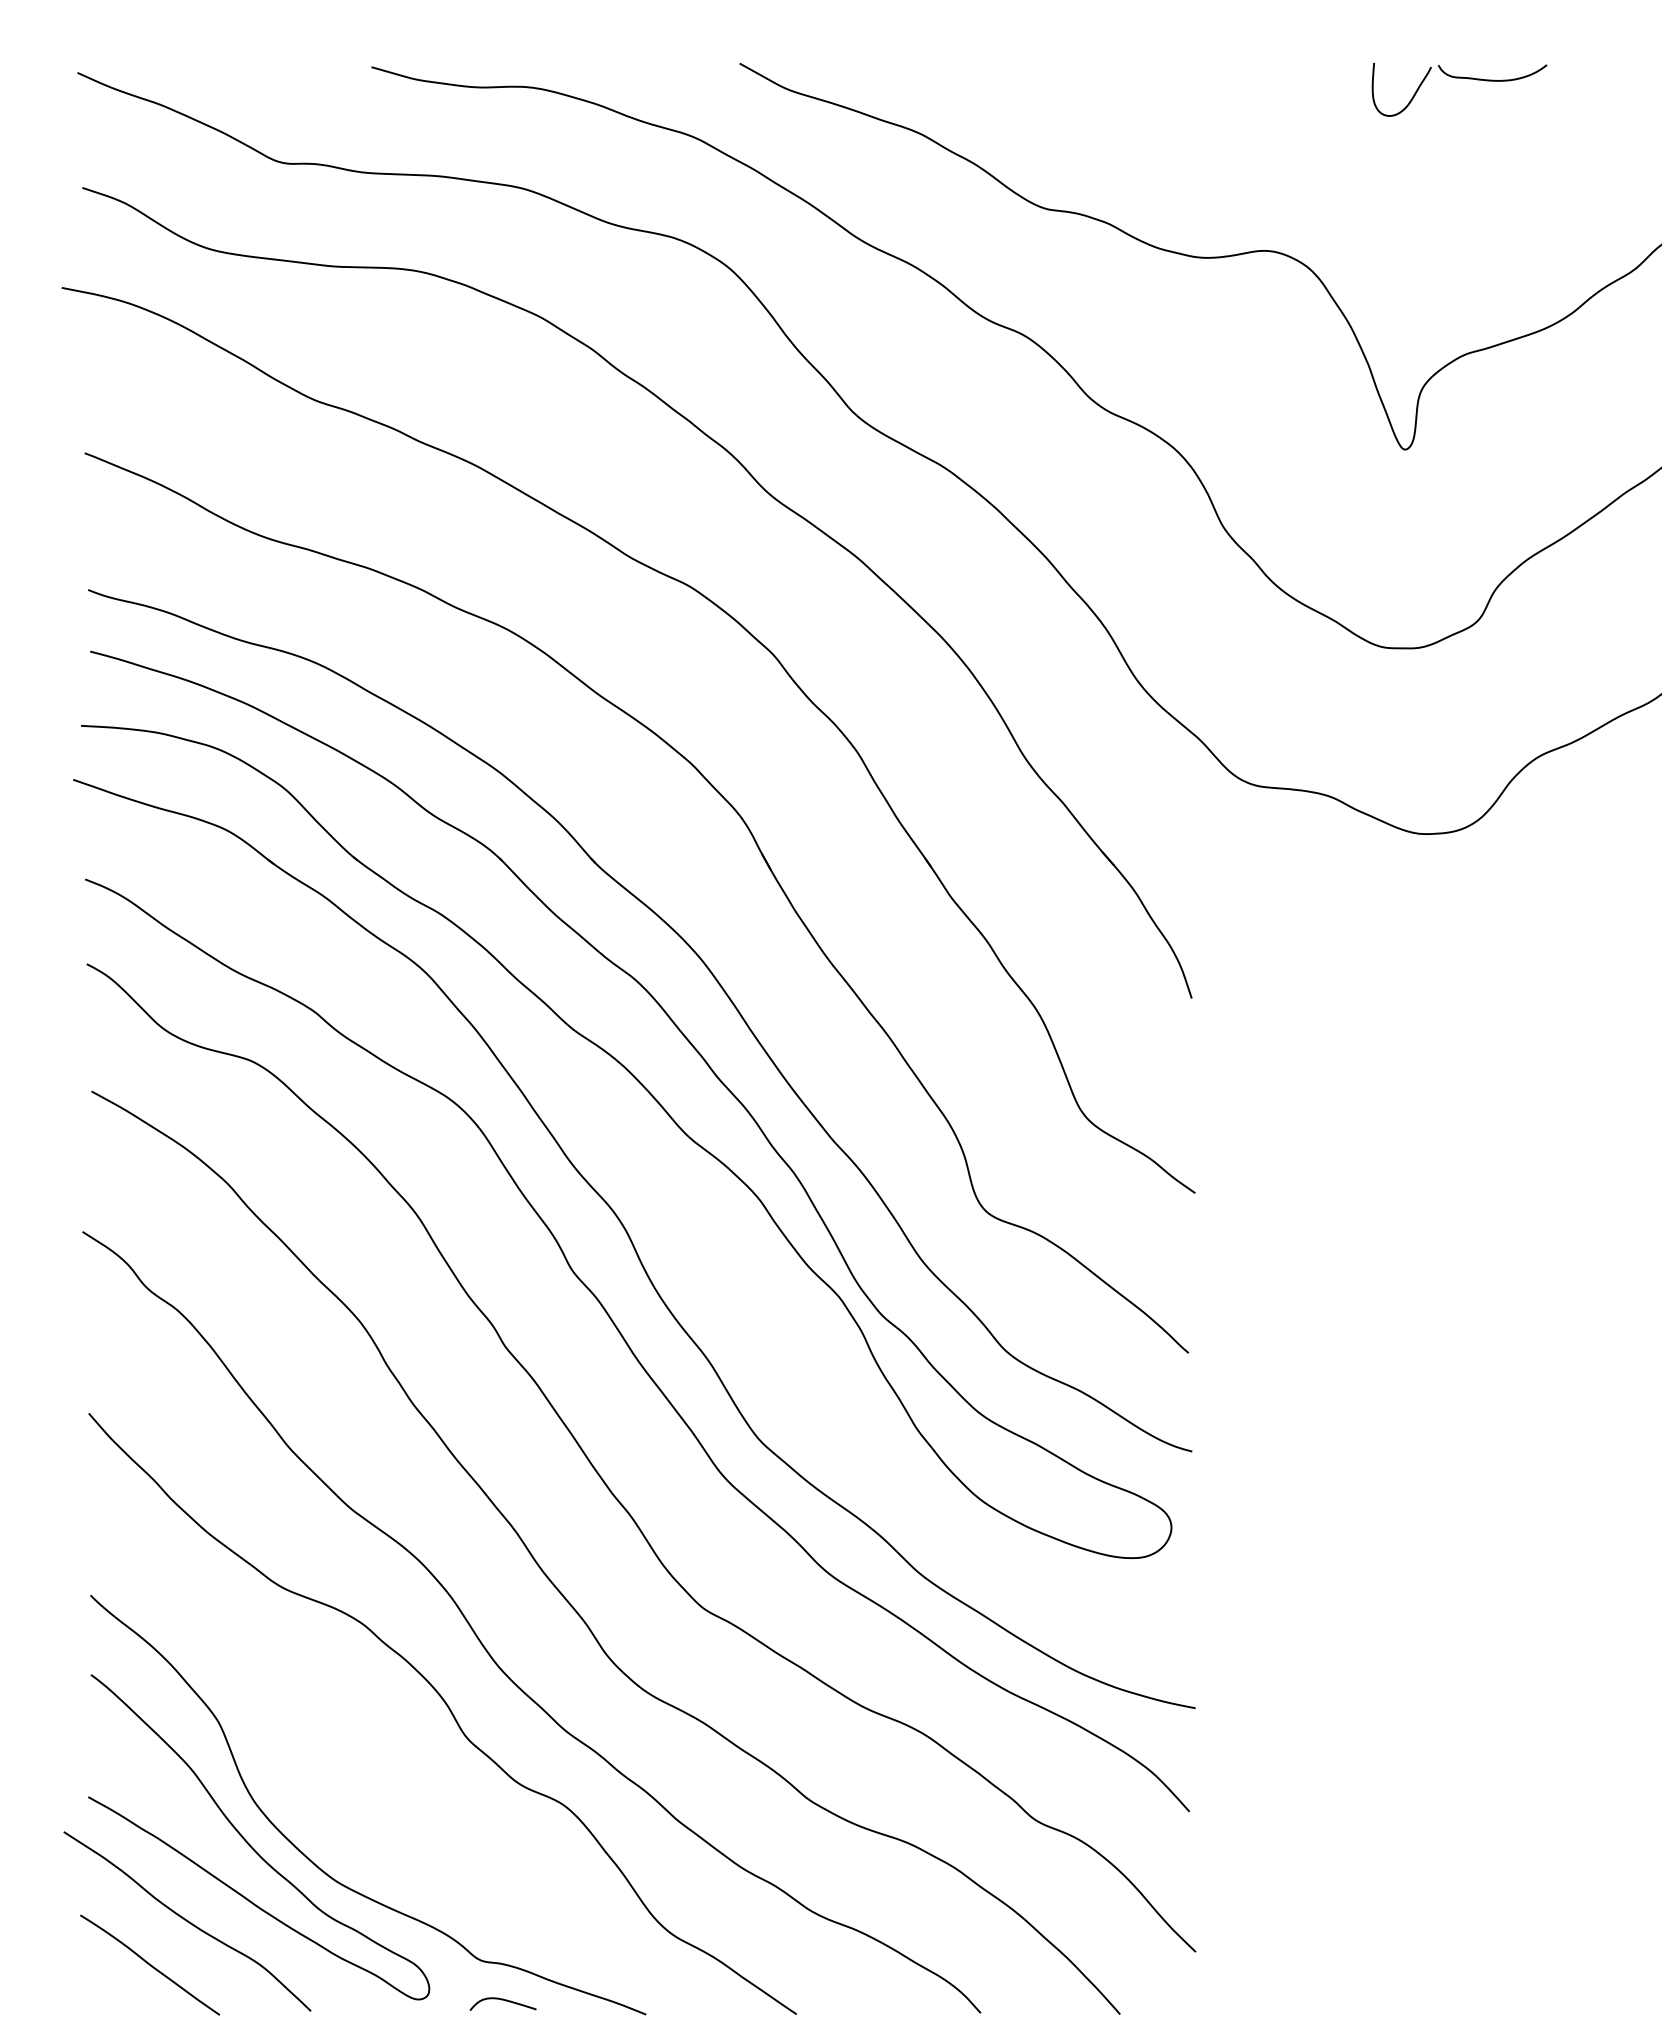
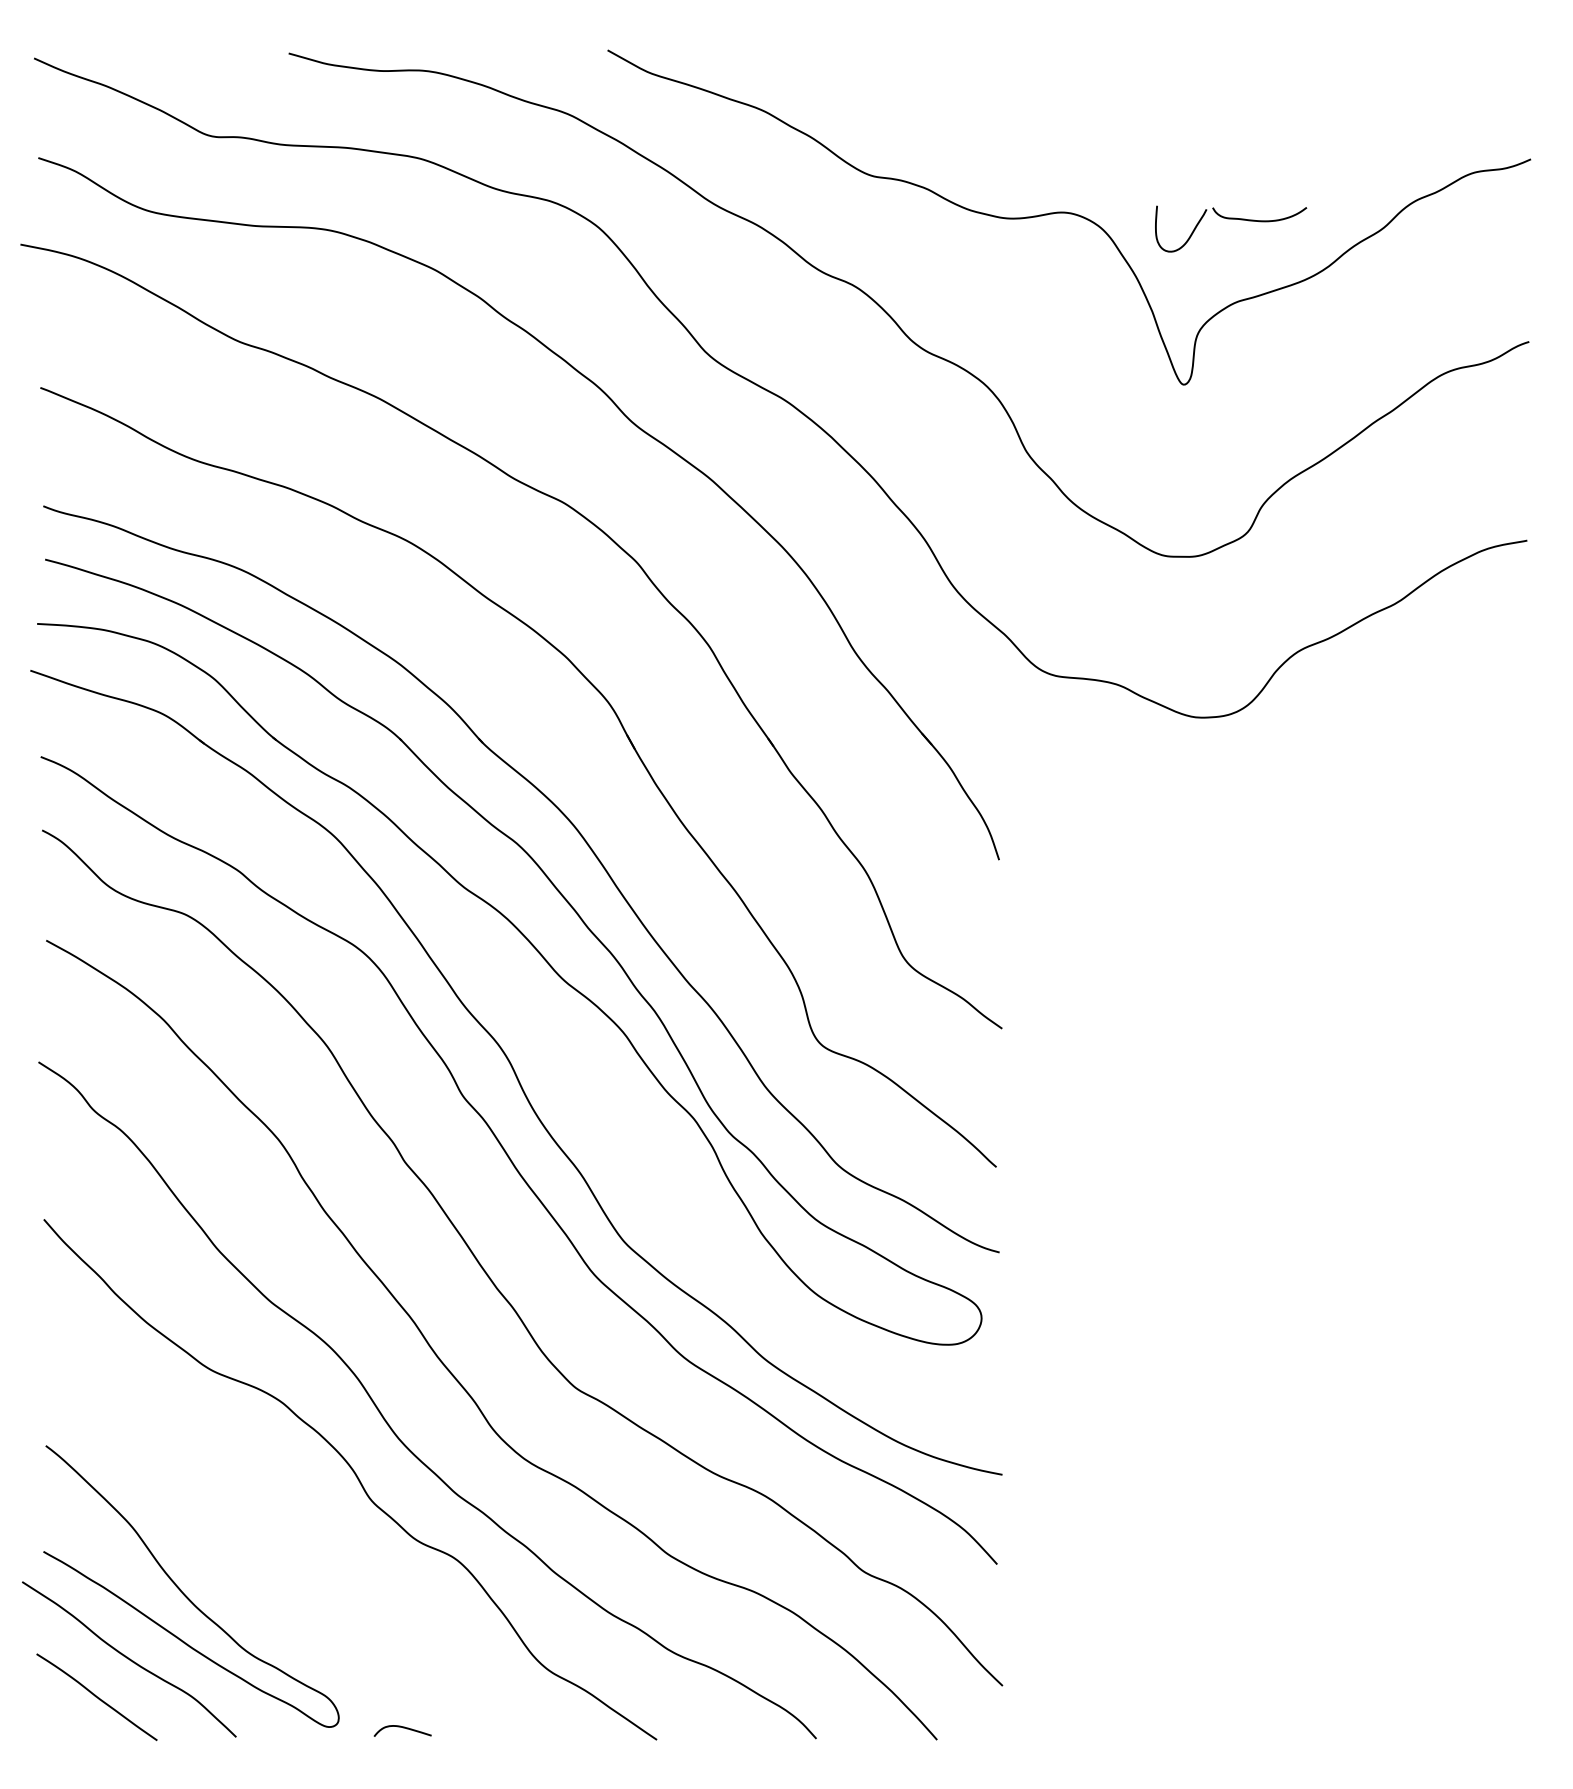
part: (1460, 78) -> (1231, 219), moved
curve: (312, 1860) -> (237, 1606), removed

